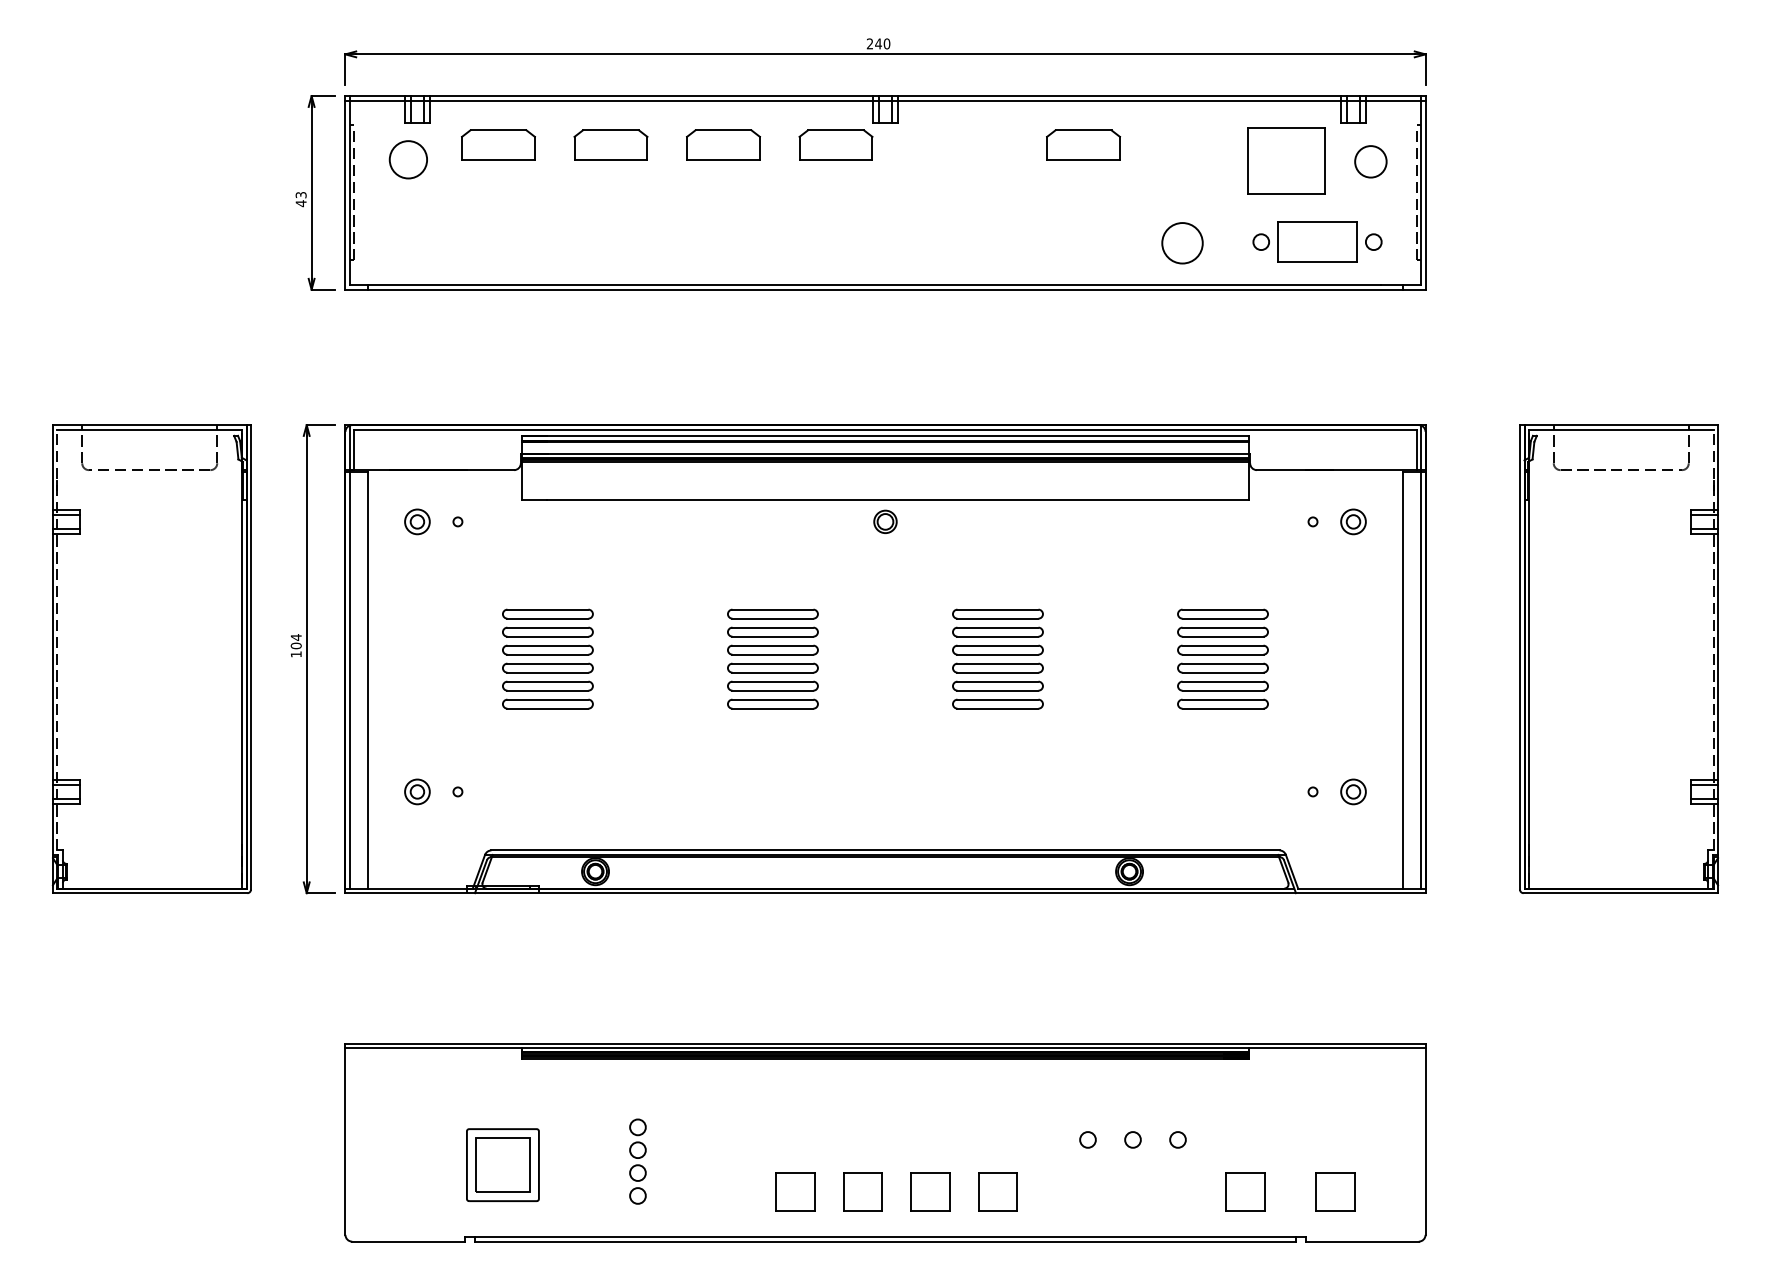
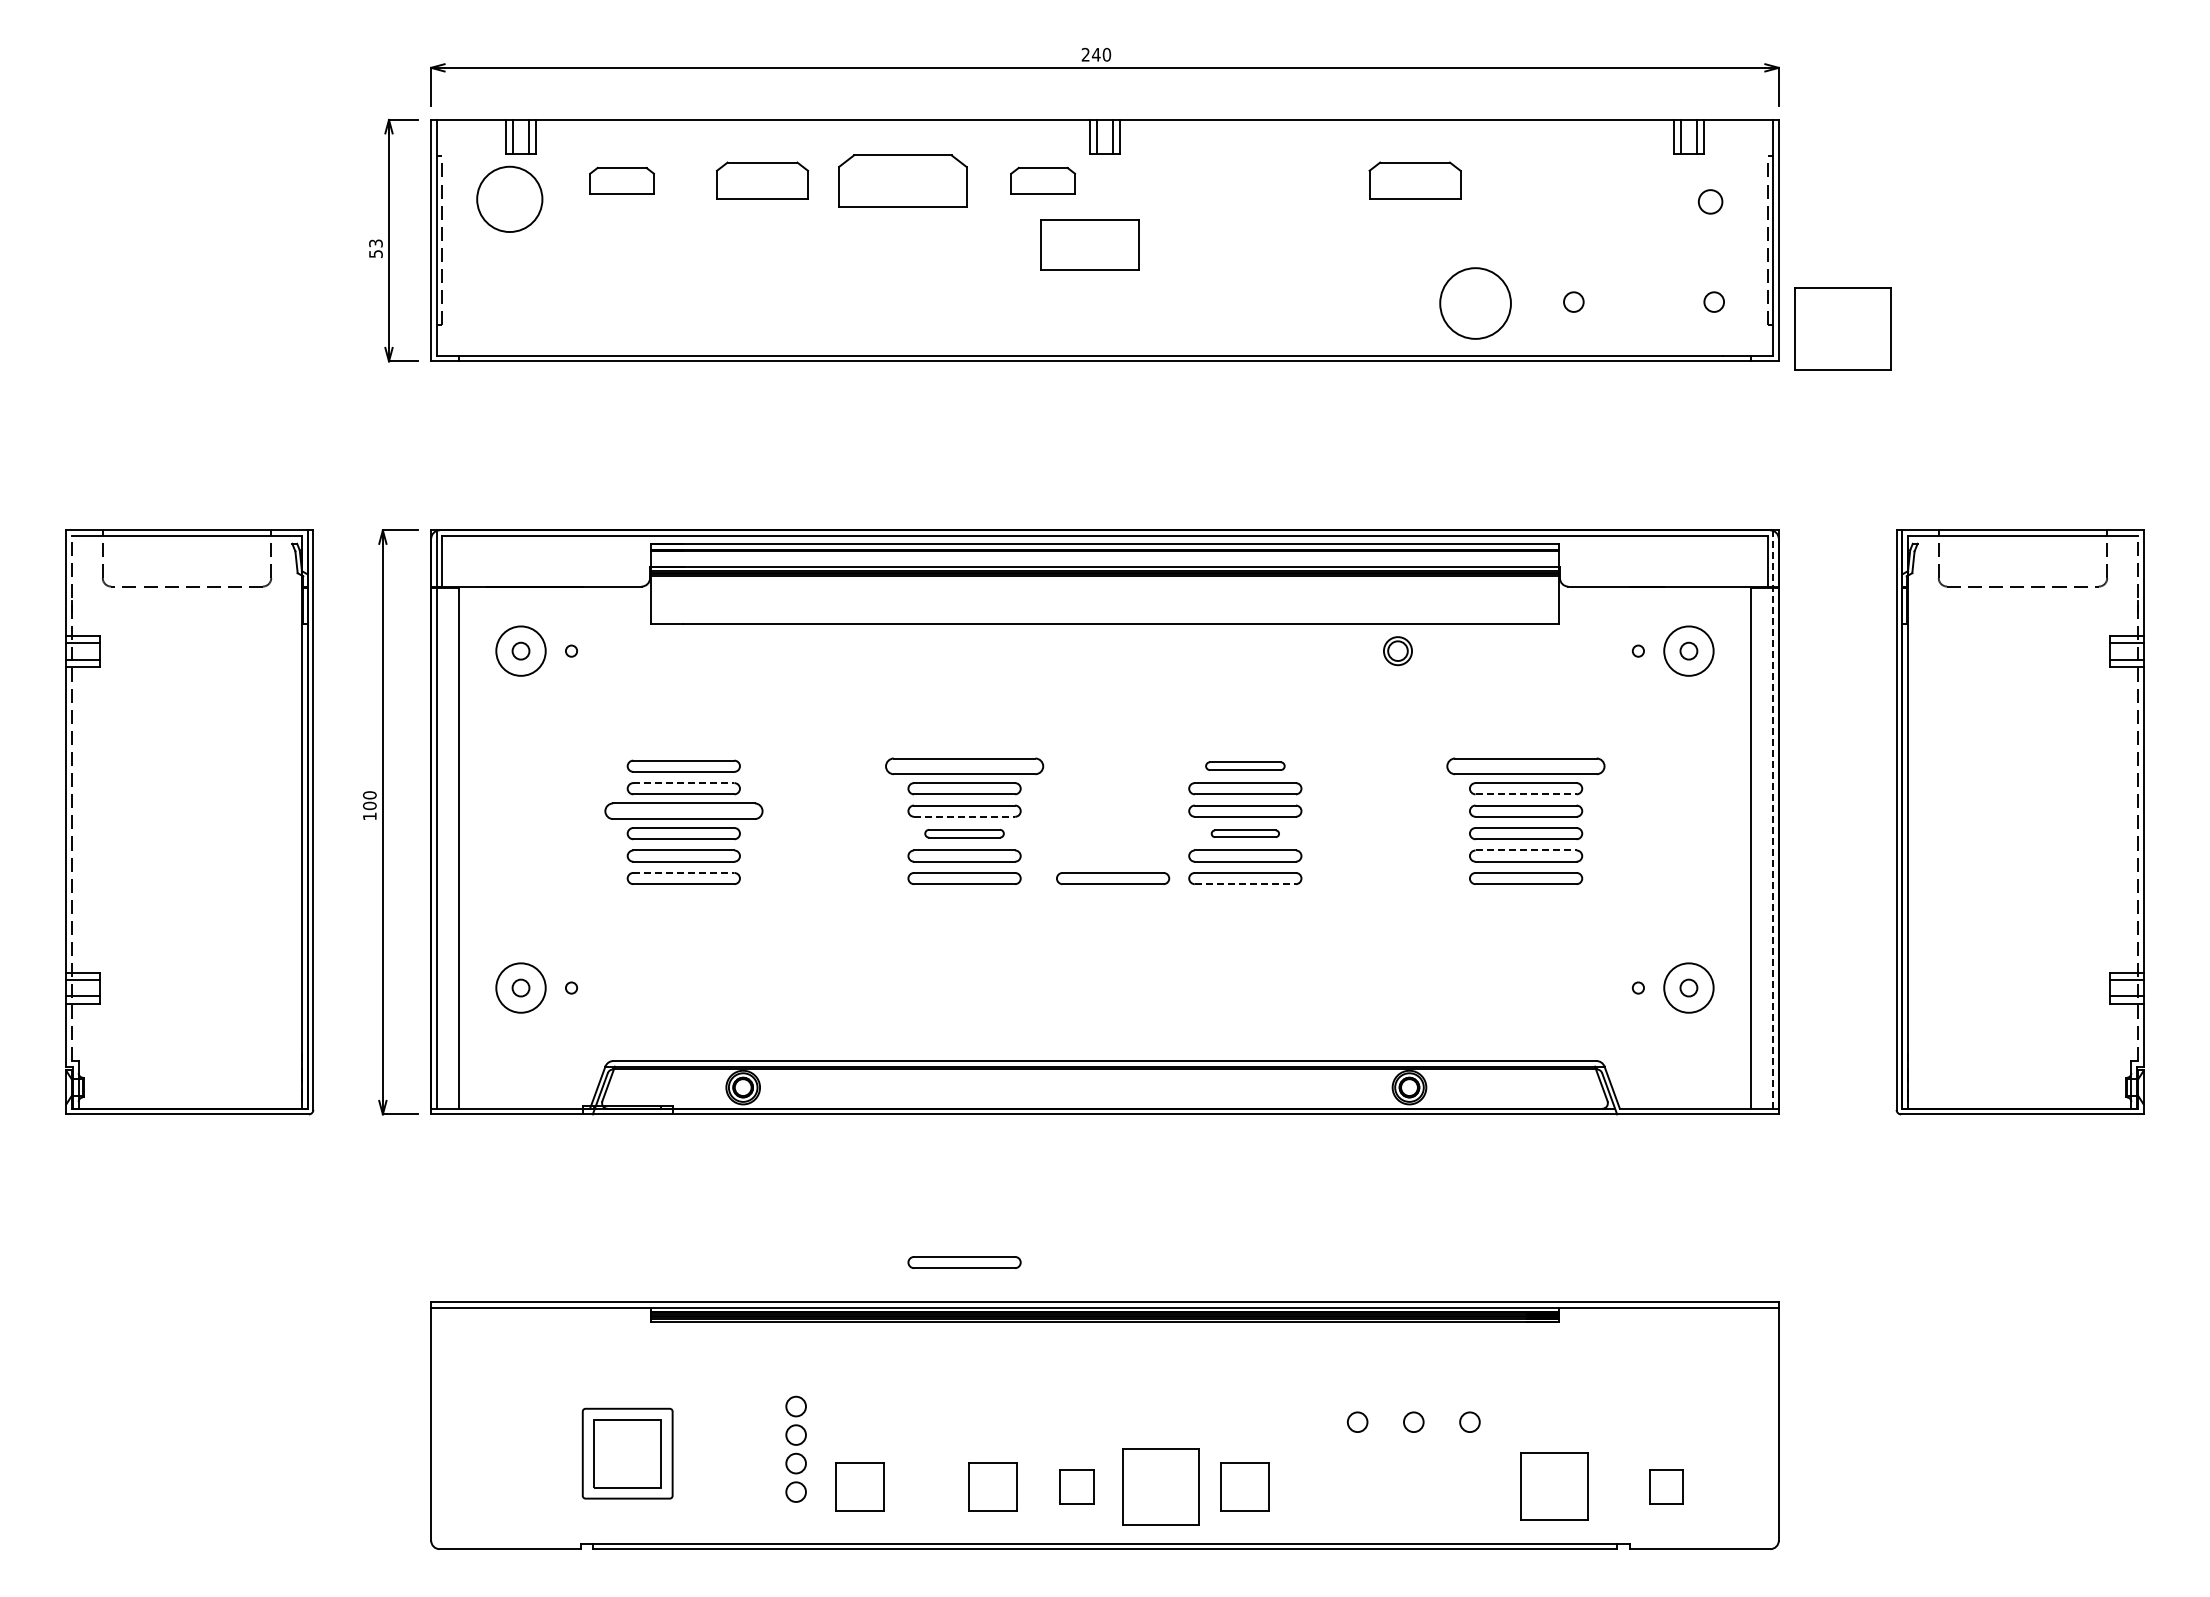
line: (885, 100) -> (1104, 125), removed
part: (497, 144) -> (621, 180), size x0.7
part: (723, 144) -> (902, 180), size x1.4
part: (835, 144) -> (1042, 180), size x0.7
part: (1083, 144) -> (1414, 180), moved
circle: (408, 159) -> (509, 199), size x1.4
part: (1285, 160) -> (1842, 328), moved
circle: (1370, 161) -> (1710, 201), size x0.6
text: (300, 203) -> (375, 253), 43 -> 53
part: (1317, 241) -> (1089, 244), moved
circle: (1182, 243) -> (1475, 303), size x1.4
circle: (417, 521) -> (520, 650), size x1.6
circle: (1353, 521) -> (1688, 650), size x1.6
part: (885, 522) -> (1397, 651), moved
part: (772, 613) -> (964, 765), size x1.4
part: (998, 613) -> (1245, 765), size x0.7
part: (1223, 613) -> (1526, 765), size x1.4
line: (547, 627) -> (683, 783), solid -> dashed
line: (1223, 636) -> (1526, 794), solid -> dashed
text: (295, 637) -> (369, 795), 104 -> 100
part: (547, 649) -> (683, 810), size x1.4
line: (772, 654) -> (964, 816), solid -> dashed
line: (1421, 656) -> (1773, 819), solid -> dashed
part: (772, 668) -> (964, 833), size x0.7
part: (998, 668) -> (1245, 833), size x0.6
line: (1223, 681) -> (1526, 850), solid -> dashed
line: (547, 699) -> (683, 872), solid -> dashed
part: (892, 704) -> (1113, 878), added
line: (998, 708) -> (1245, 884), solid -> dashed
circle: (417, 791) -> (520, 987), size x1.6
circle: (1353, 791) -> (1688, 987), size x1.6
part: (772, 1011) -> (964, 1262), added
part: (688, 1191) -> (859, 1486), added
part: (862, 1191) -> (1076, 1486), size x0.7
part: (929, 1191) -> (1160, 1486), size x1.6
part: (1244, 1191) -> (1553, 1486), size x1.4
part: (1335, 1191) -> (1666, 1486), size x0.7

